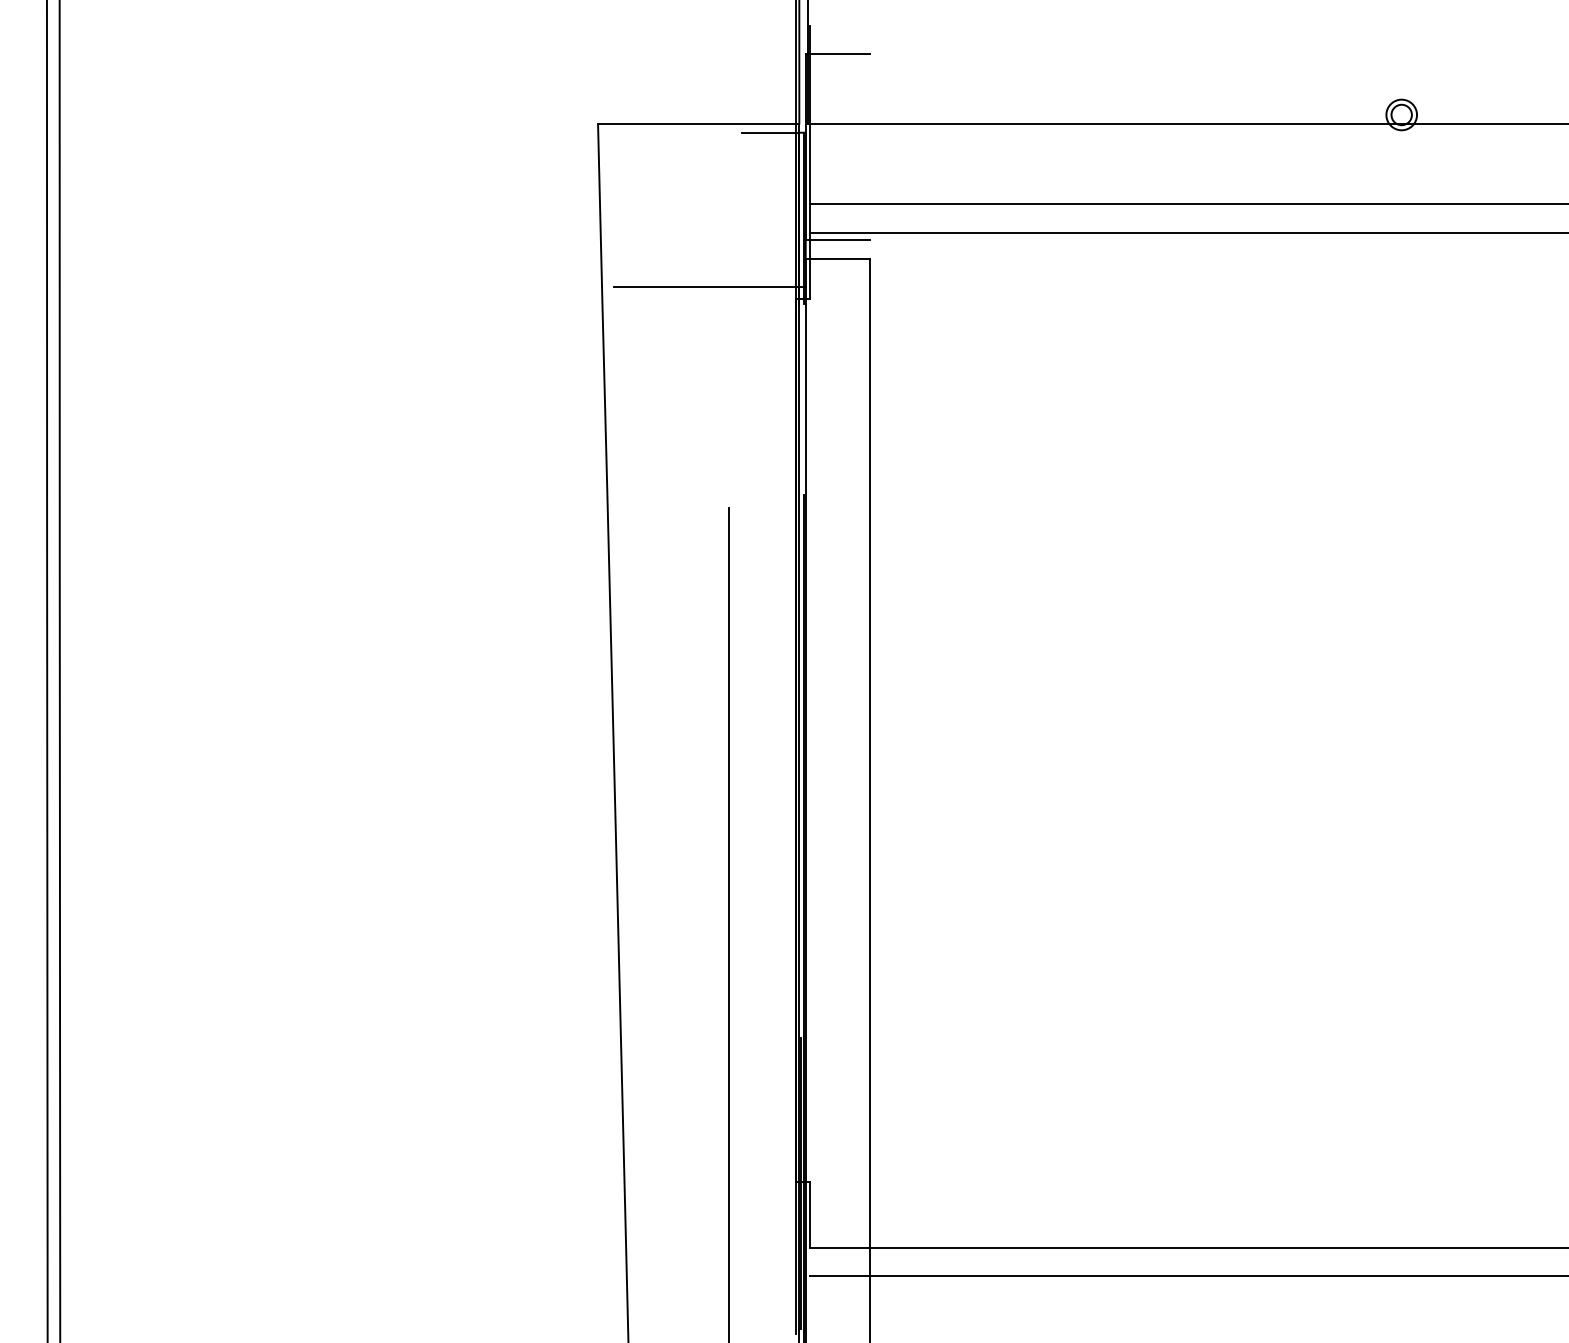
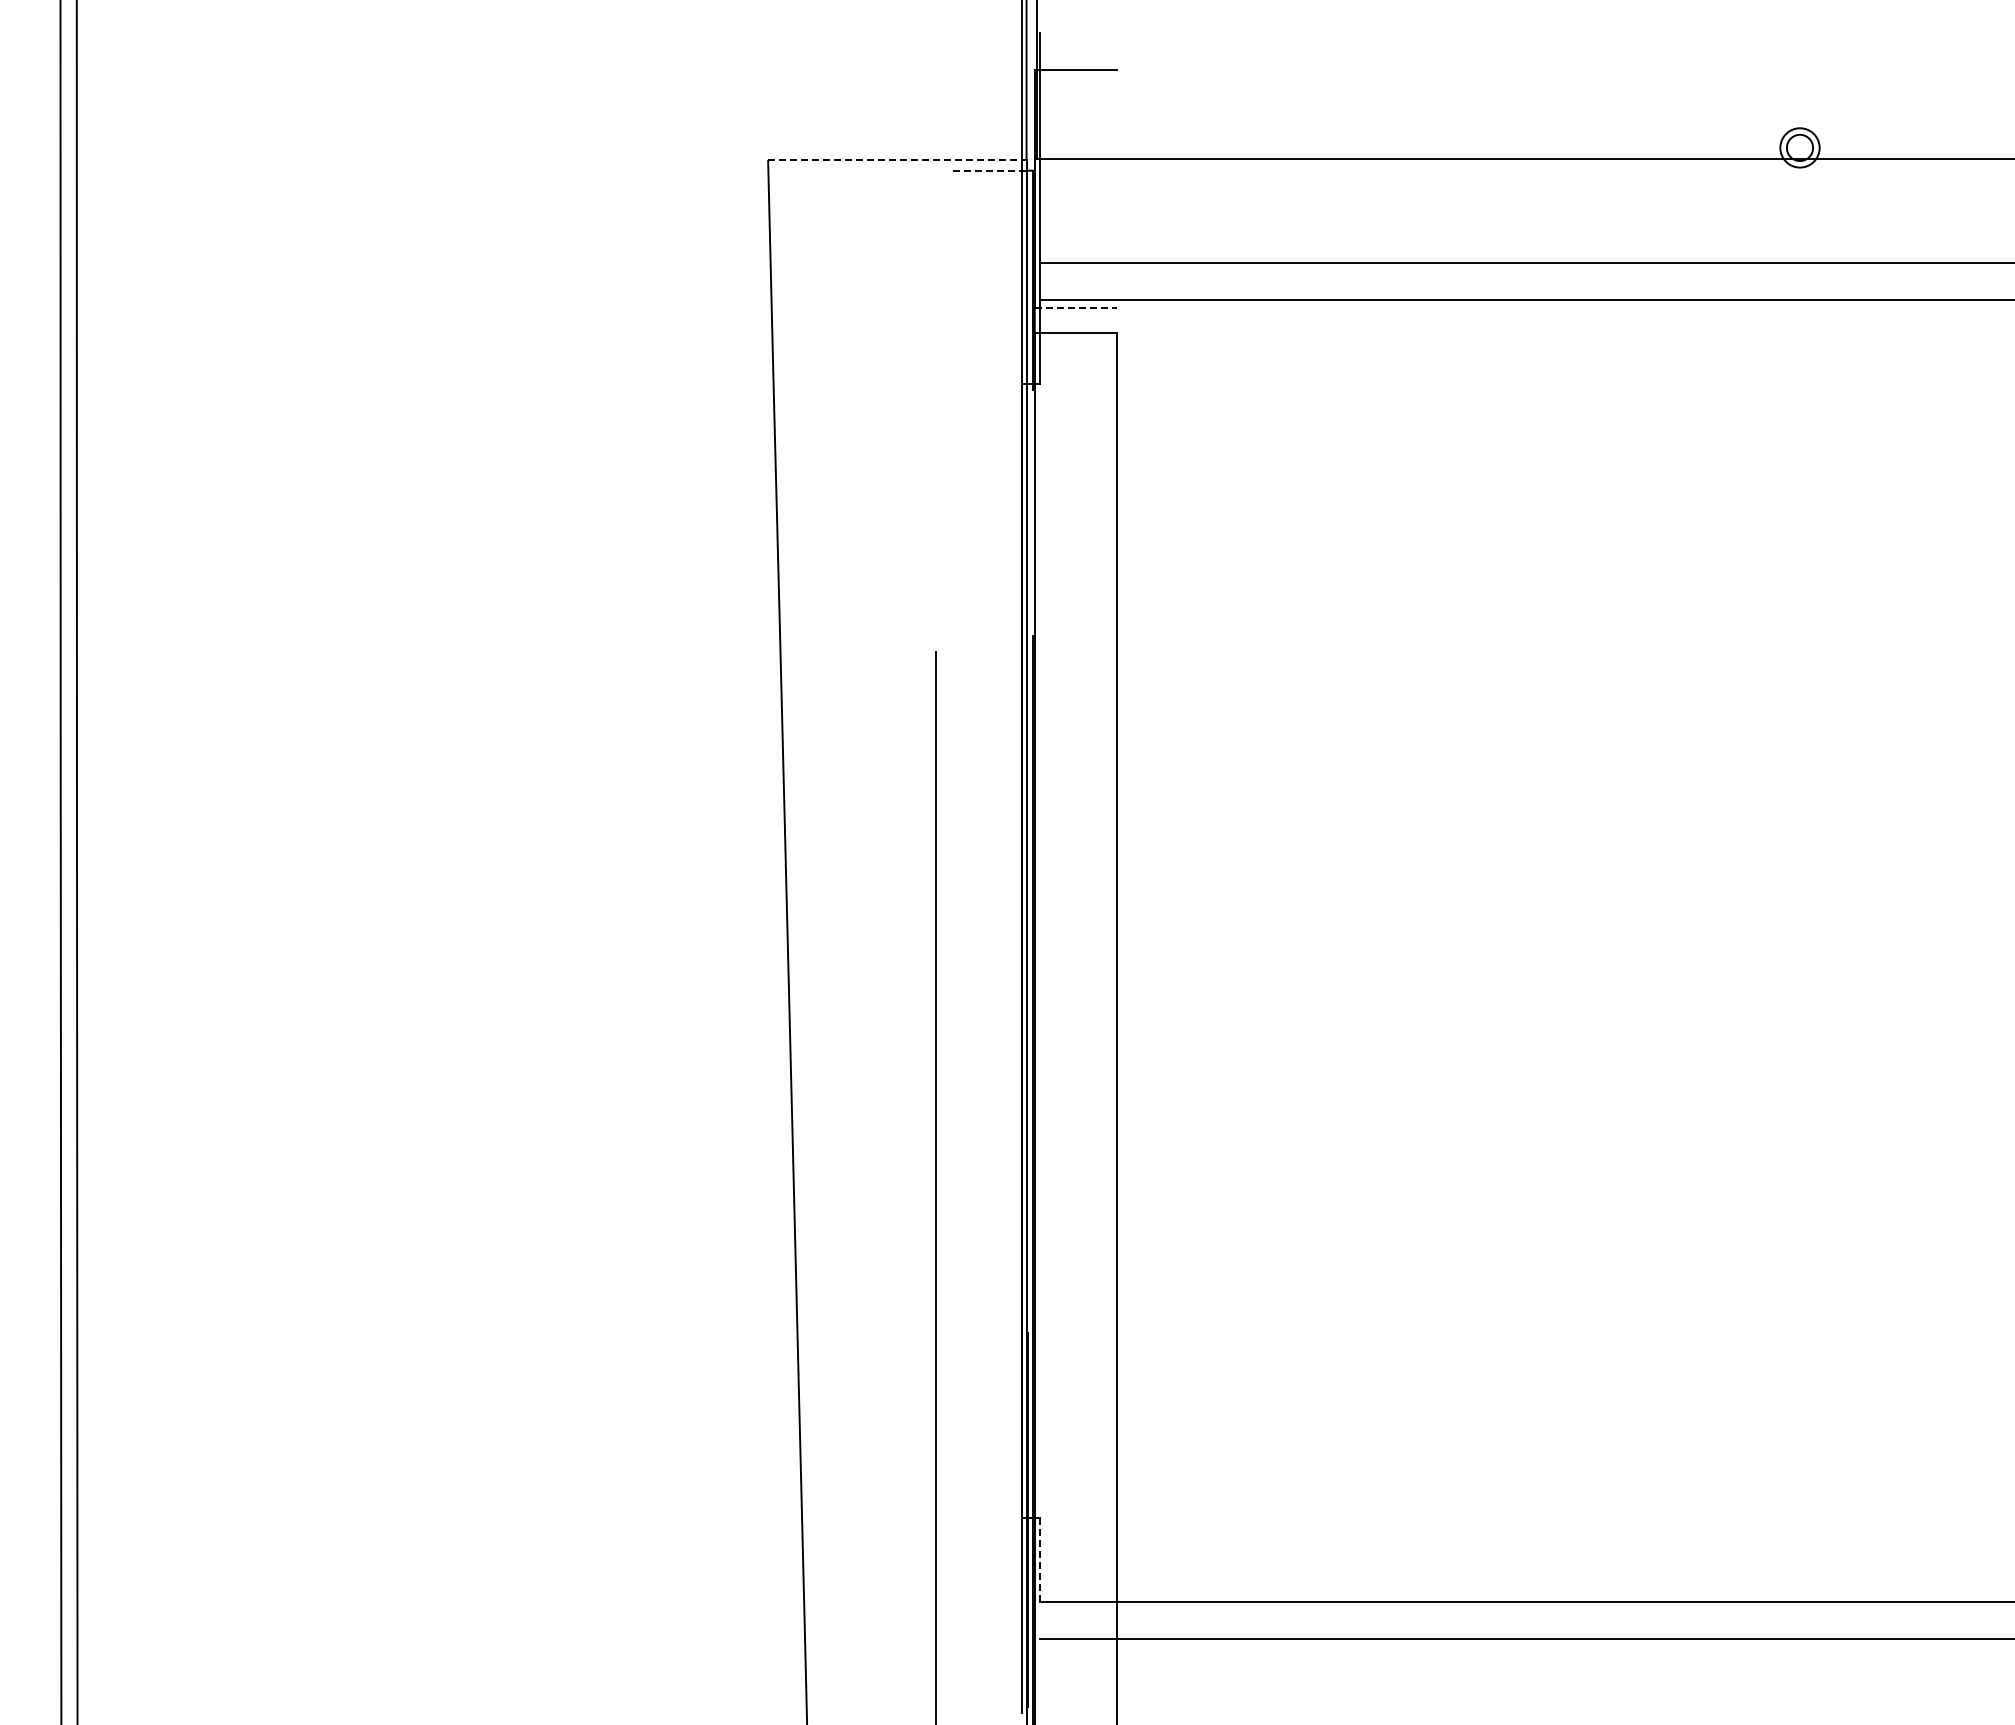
line: (698, 124) -> (897, 160), solid -> dashed
line: (770, 132) -> (989, 170), solid -> dashed
line: (837, 240) -> (1075, 308), solid -> dashed
line: (709, 286) -> (911, 368), removed
line: (809, 1214) -> (1039, 1559), solid -> dashed

